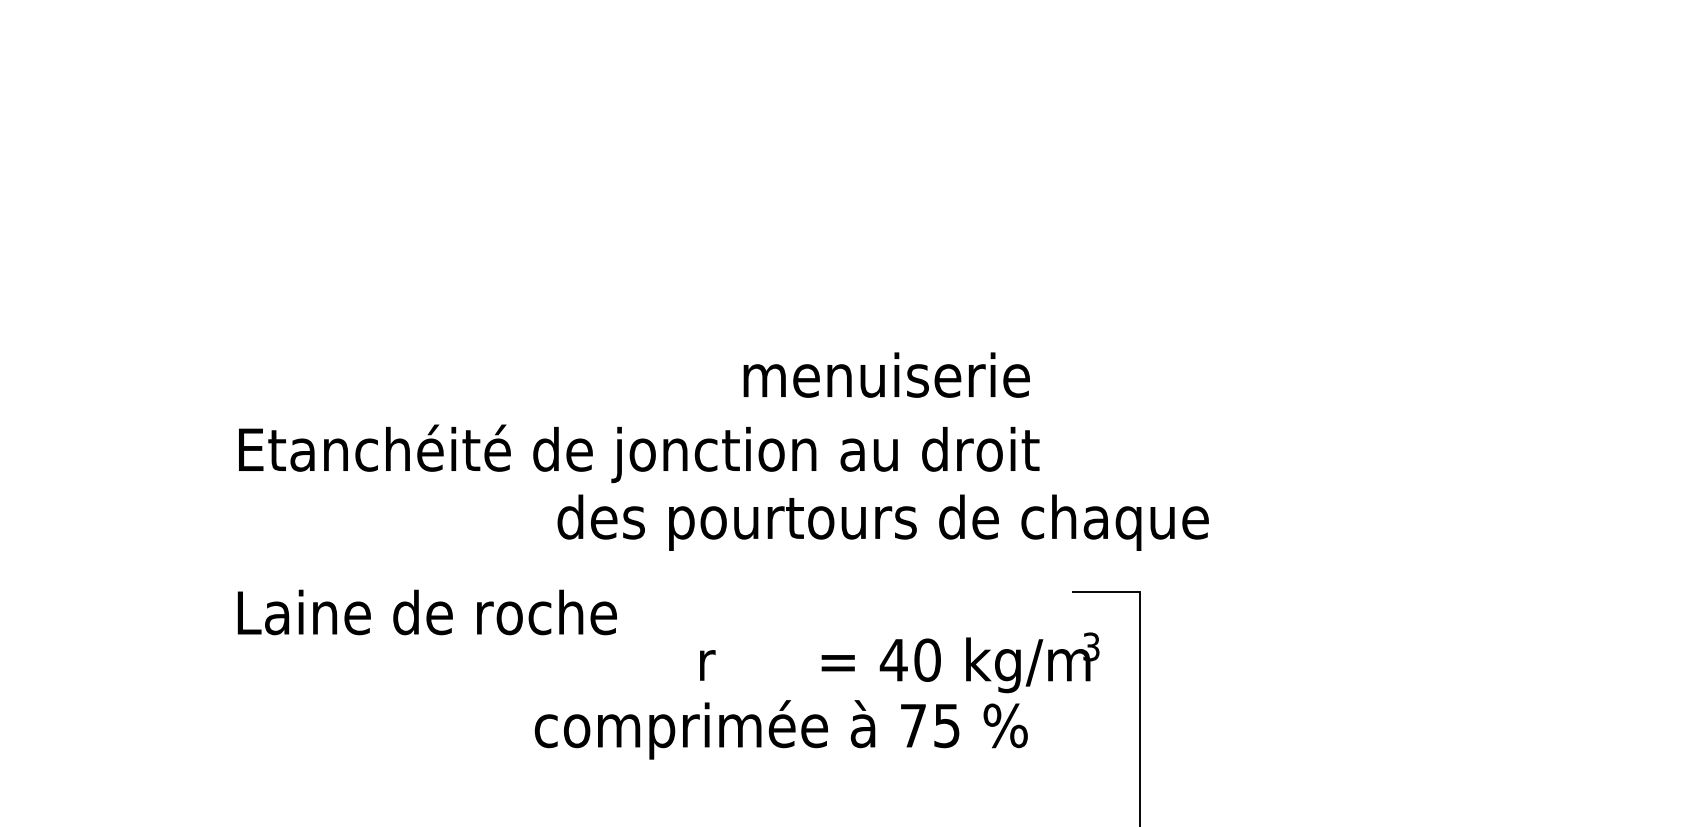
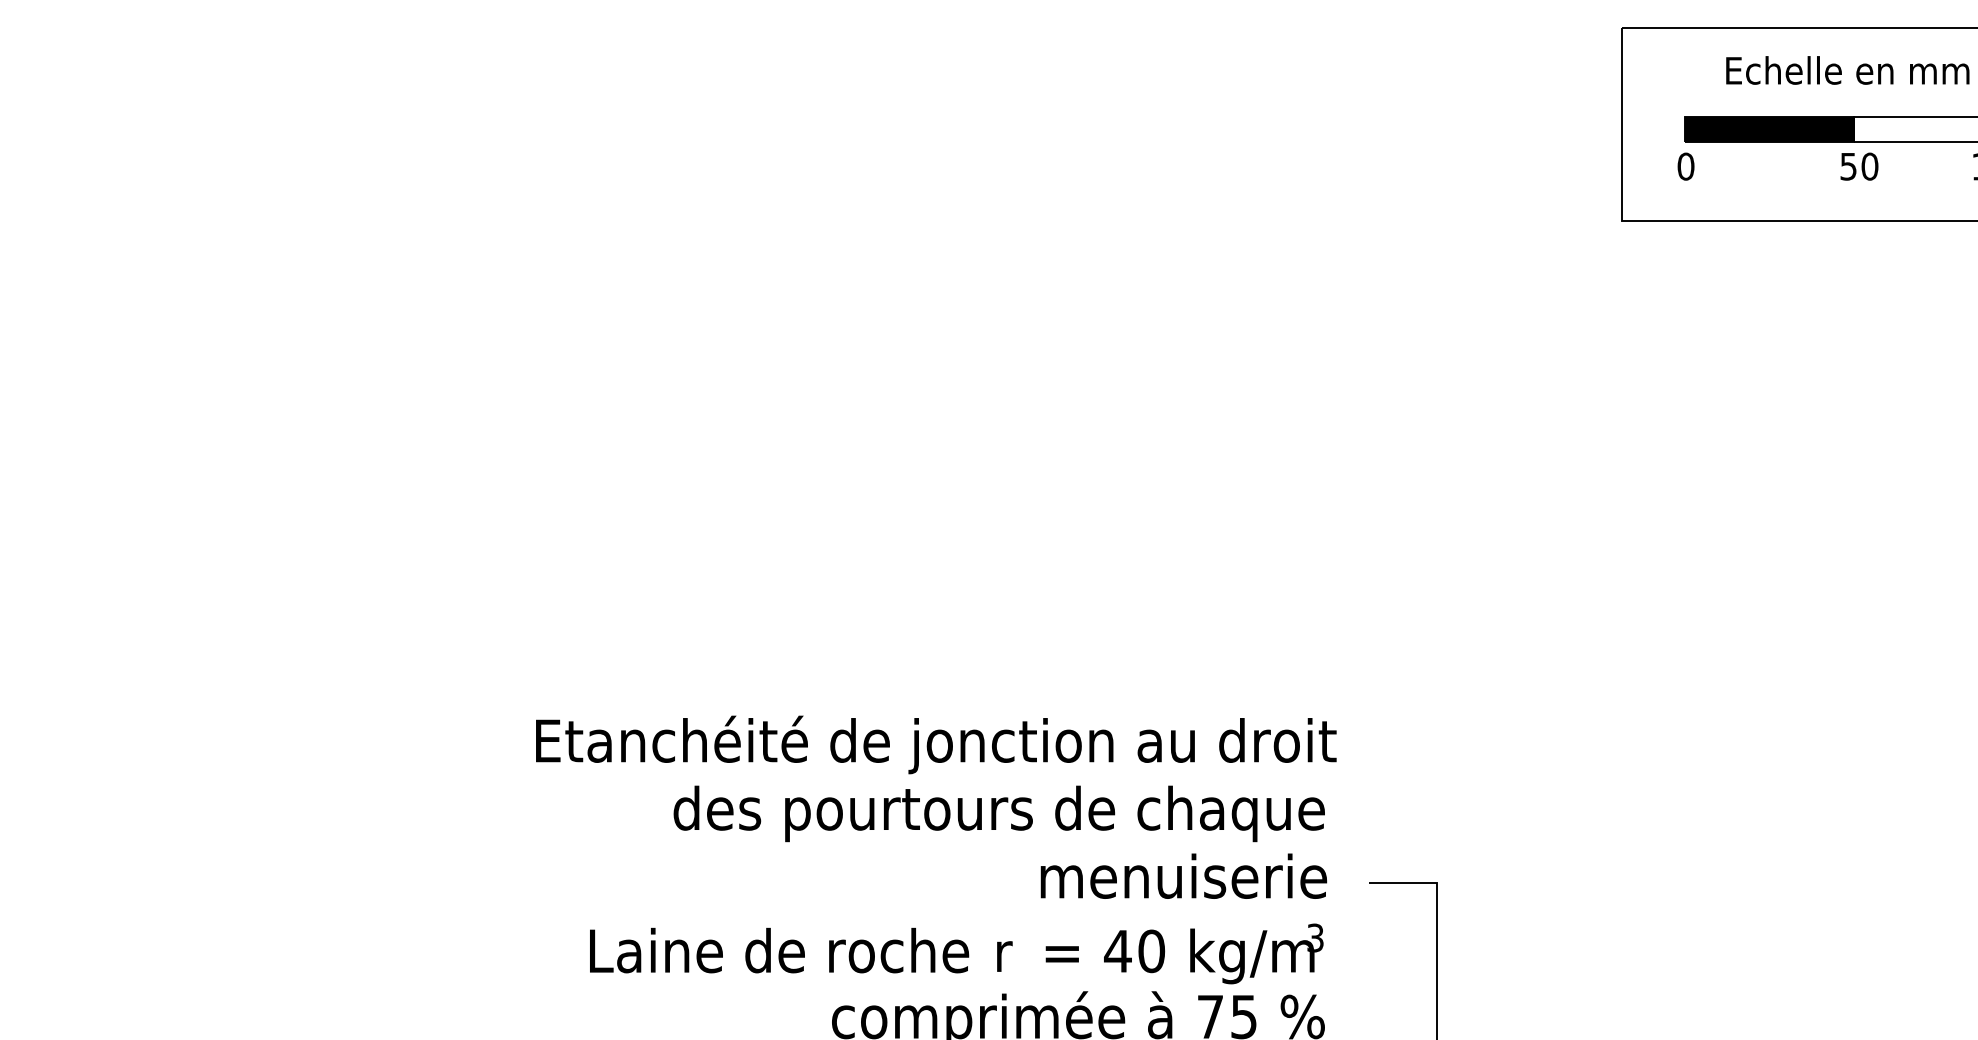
text: (886, 374) -> (1183, 875), moved
text: (882, 522) -> (998, 813), moved
text: (427, 612) -> (779, 950), moved
text: (960, 662) -> (1184, 953), moved

